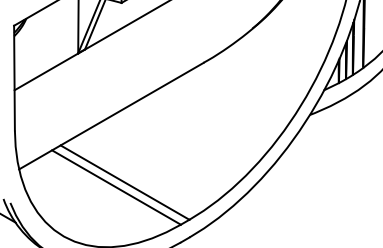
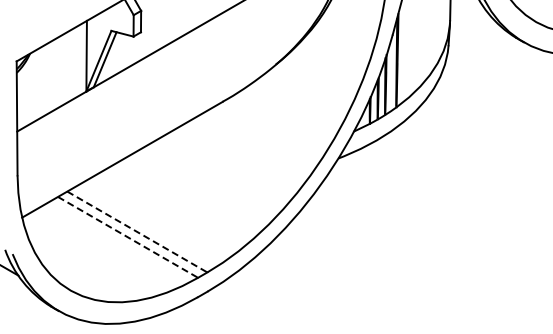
line: (125, 183) -> (137, 232), solid -> dashed
line: (116, 187) -> (128, 237), solid -> dashed

